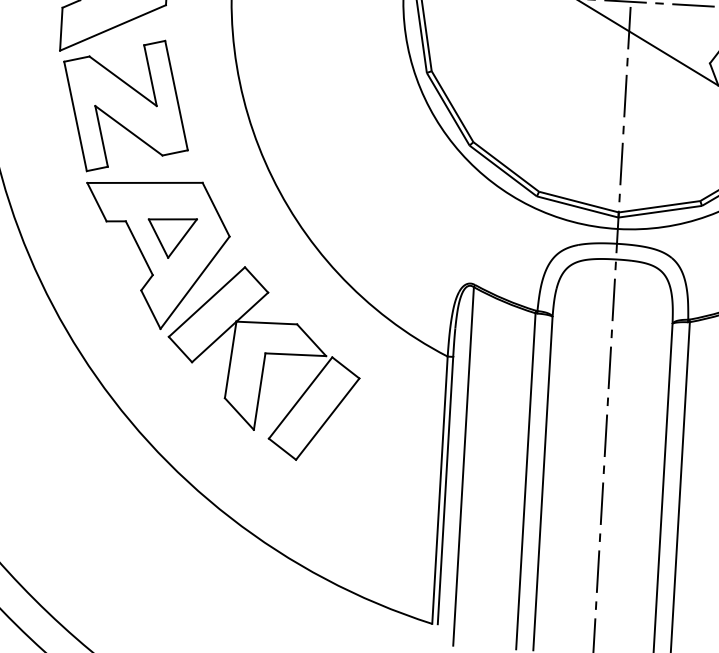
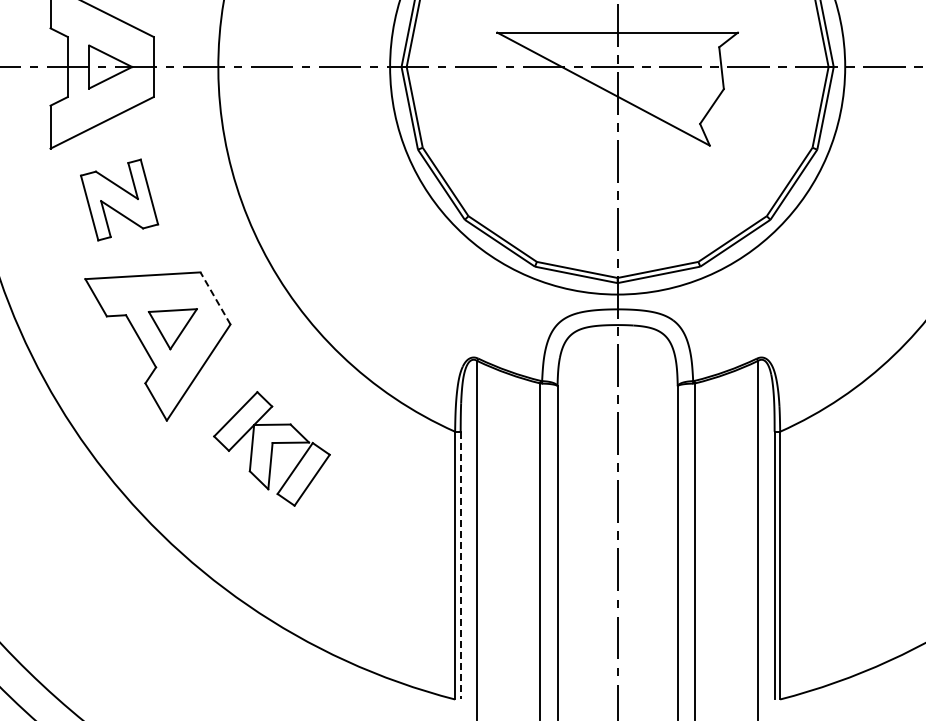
part: (125, 105) -> (119, 199), size x0.6
line: (216, 209) -> (215, 298), solid -> dashed
part: (263, 362) -> (271, 448), size x0.6
line: (445, 490) -> (460, 565), solid -> dashed

